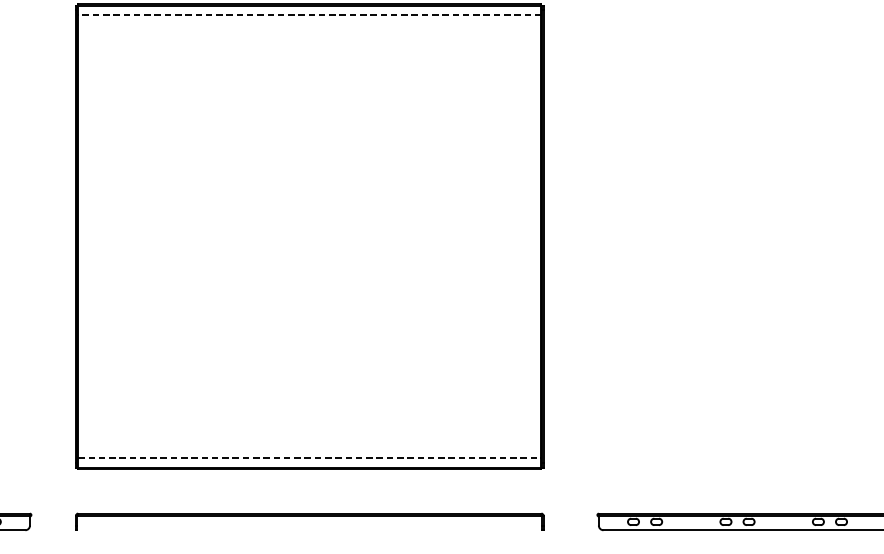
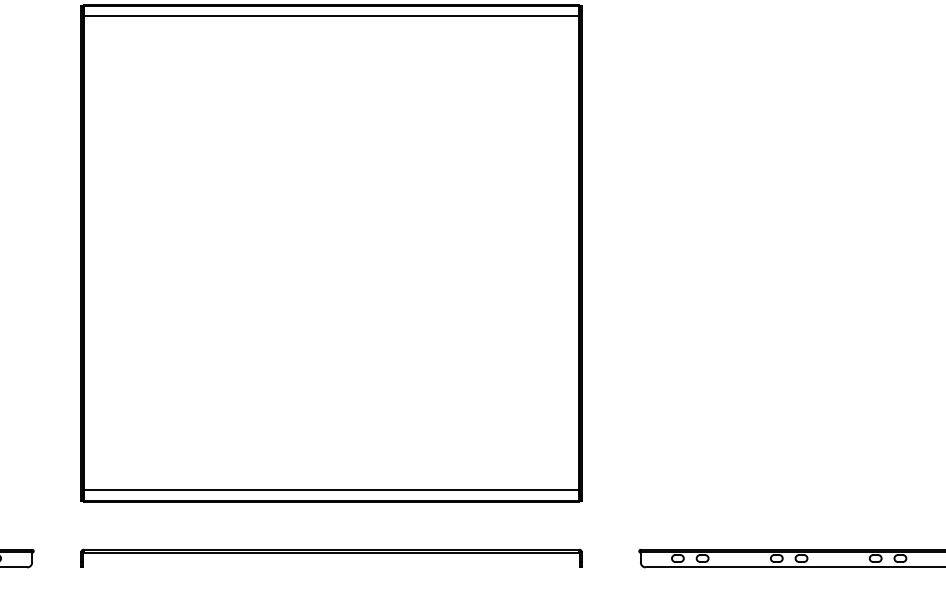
line: (309, 15) -> (331, 16), dashed -> solid
line: (309, 458) -> (331, 490), dashed -> solid

